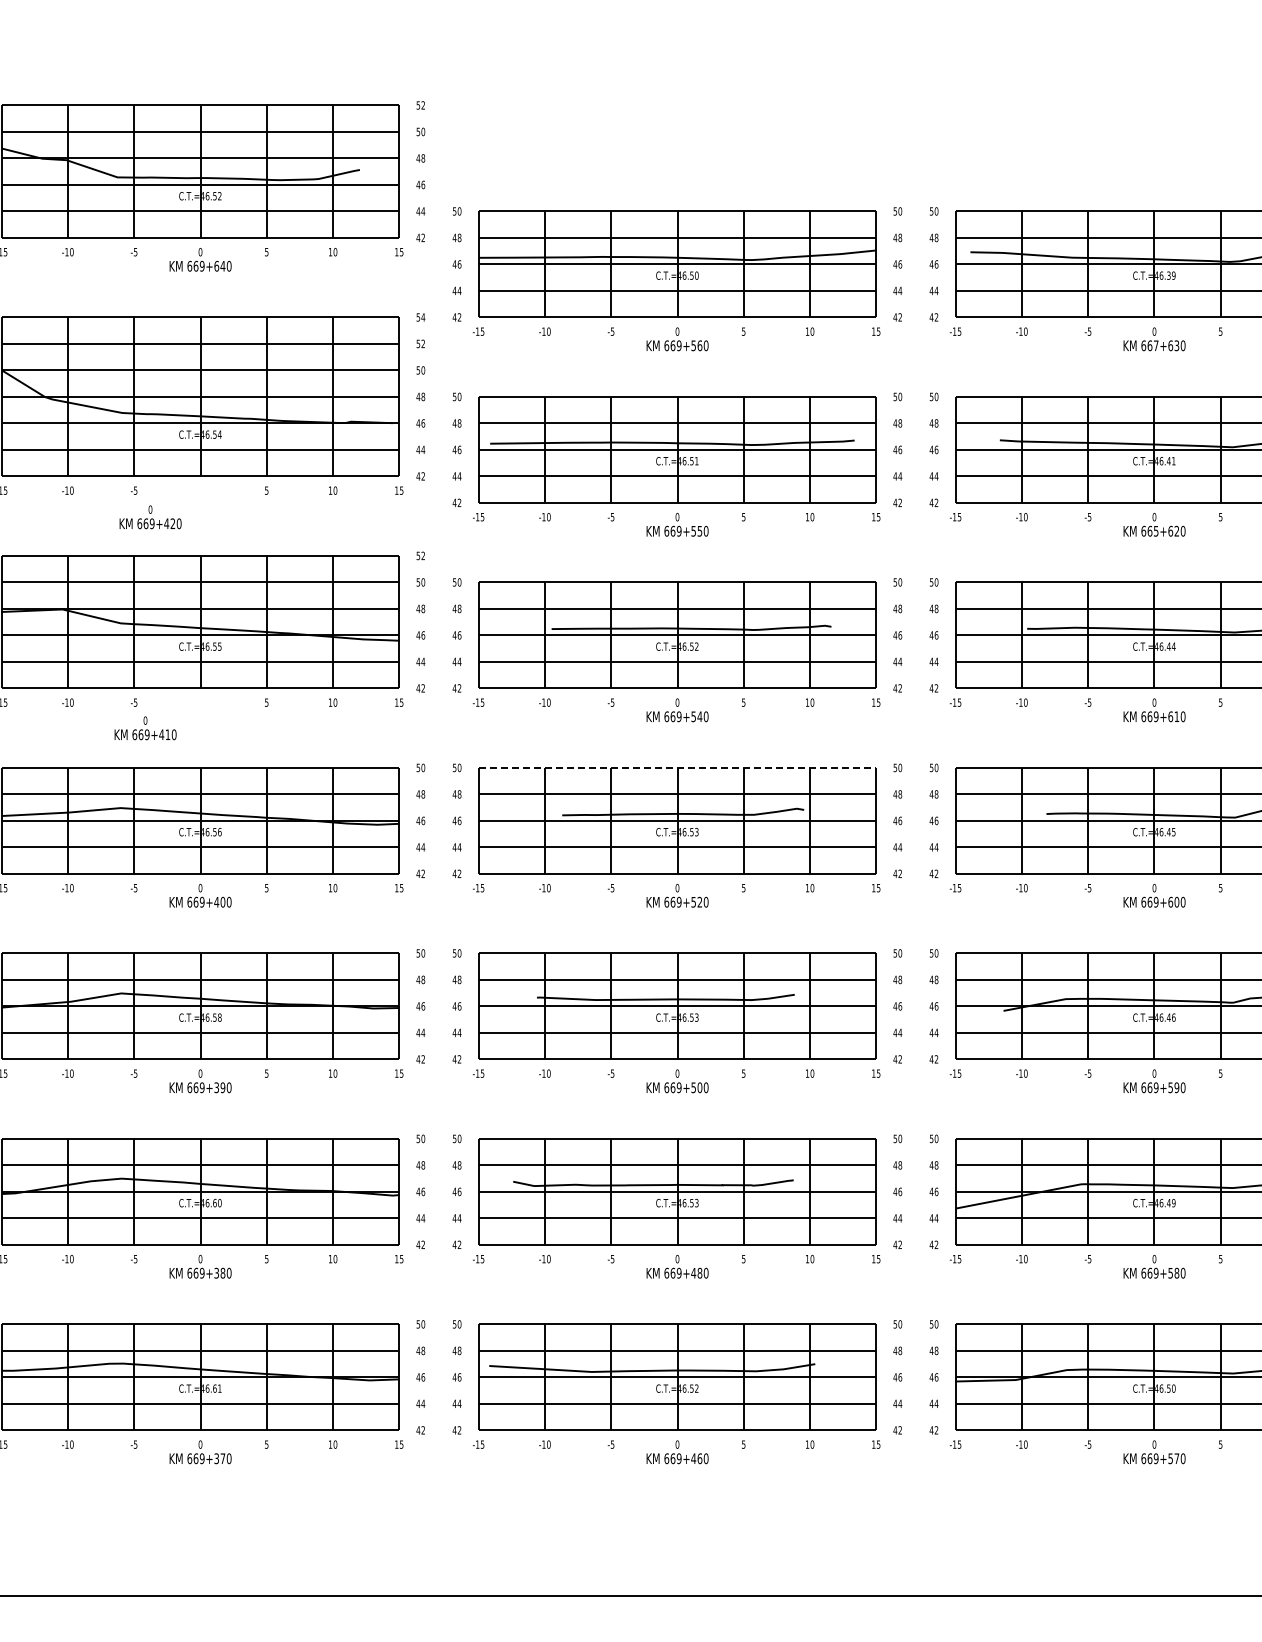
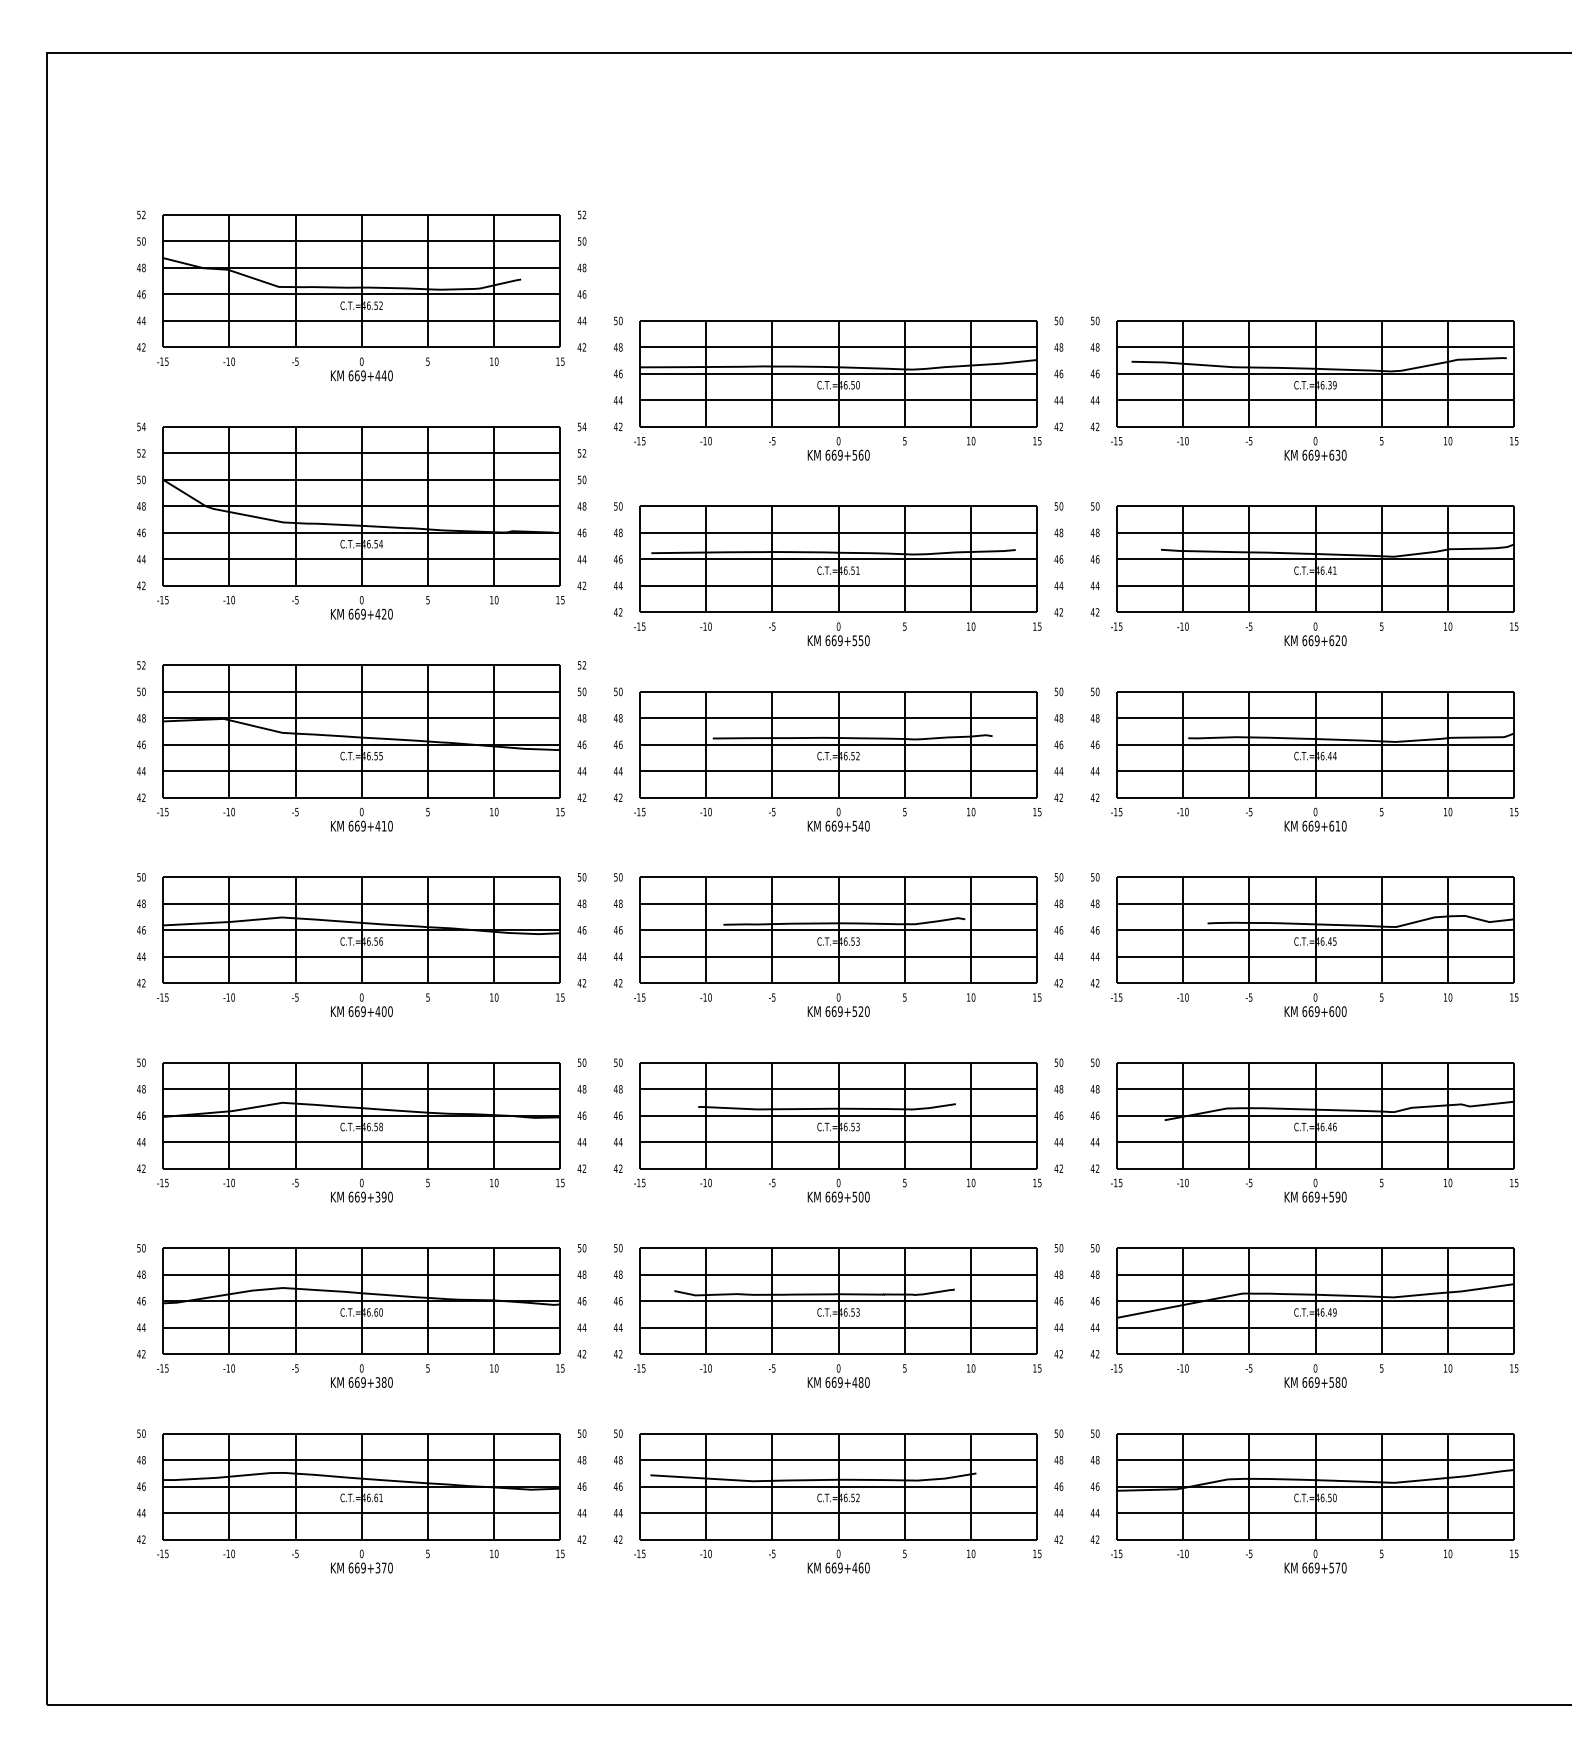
text: (216, 265) -> (377, 375), 669+640 -> 669+440
text: (1155, 345) -> (1316, 454), 667+630 -> 669+630
text: (150, 517) -> (361, 607), moved
text: (1155, 531) -> (1316, 640), 665+620 -> 669+620
text: (145, 728) -> (361, 819), moved
line: (677, 768) -> (838, 877), dashed -> solid

